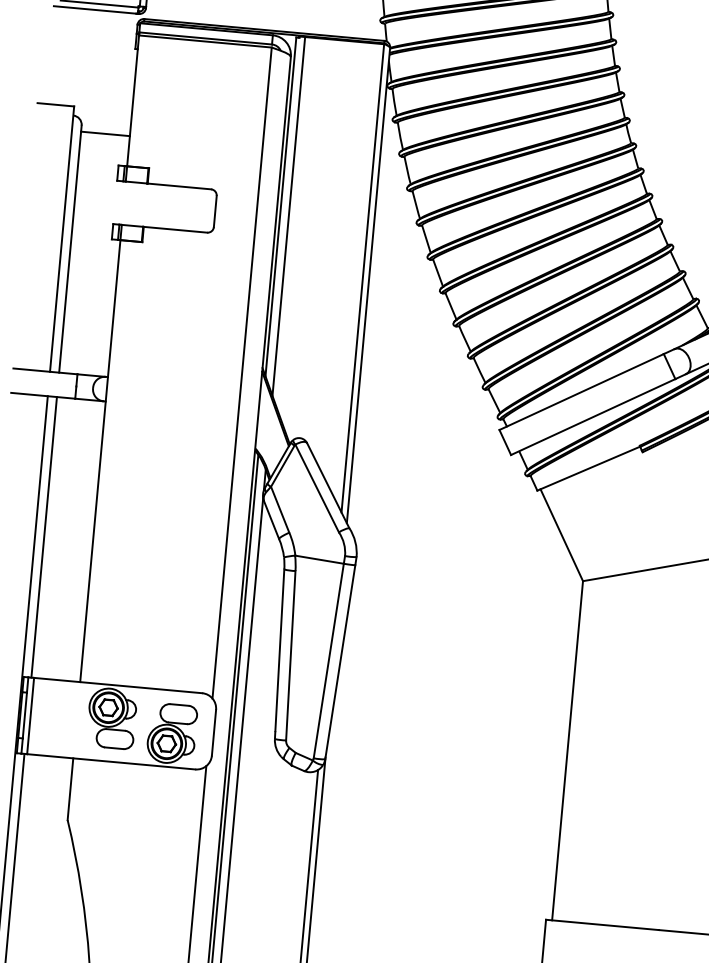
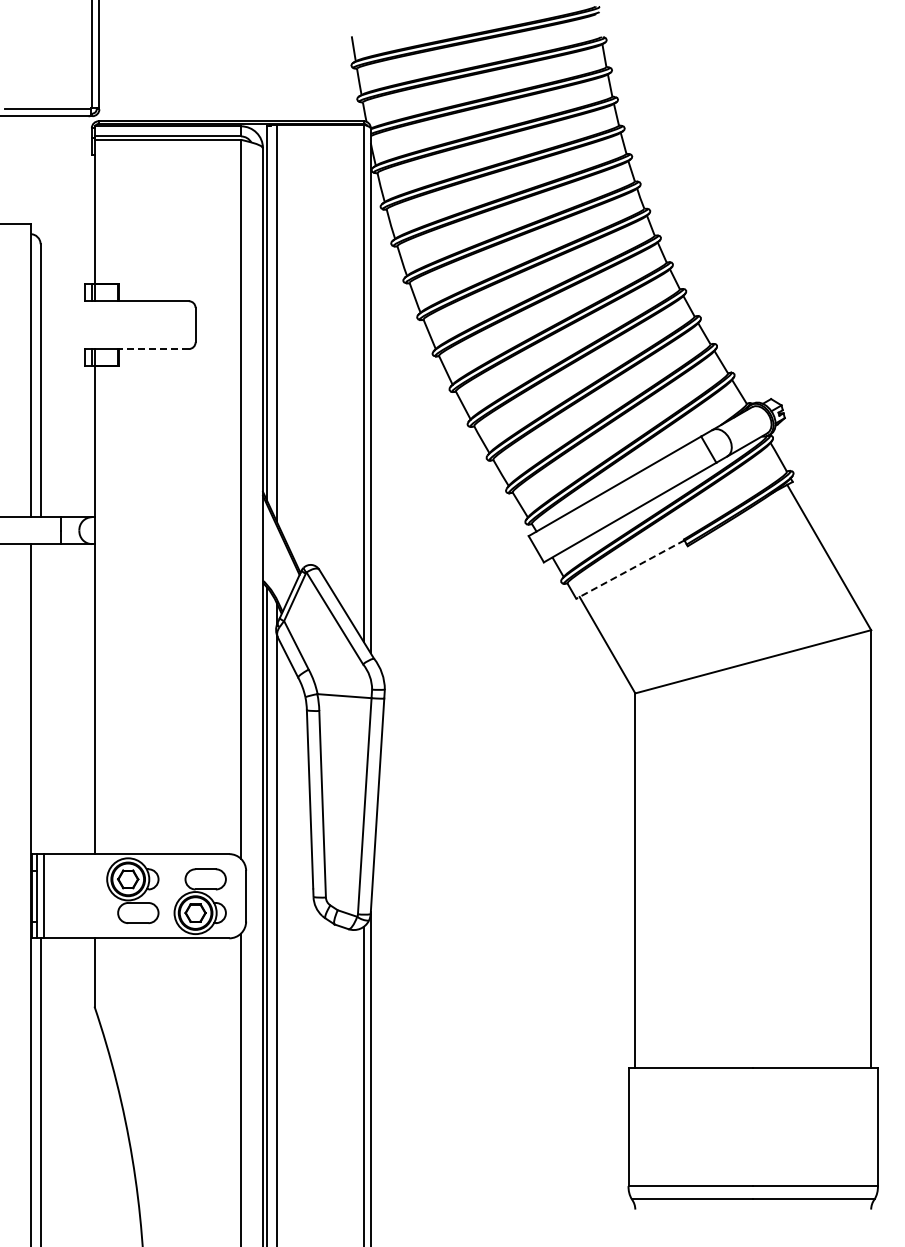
line: (105, 134) -> (67, 251), removed
line: (175, 230) -> (153, 349), solid -> dashed
line: (587, 468) -> (629, 569), solid -> dashed
line: (44, 537) -> (40, 699), removed

